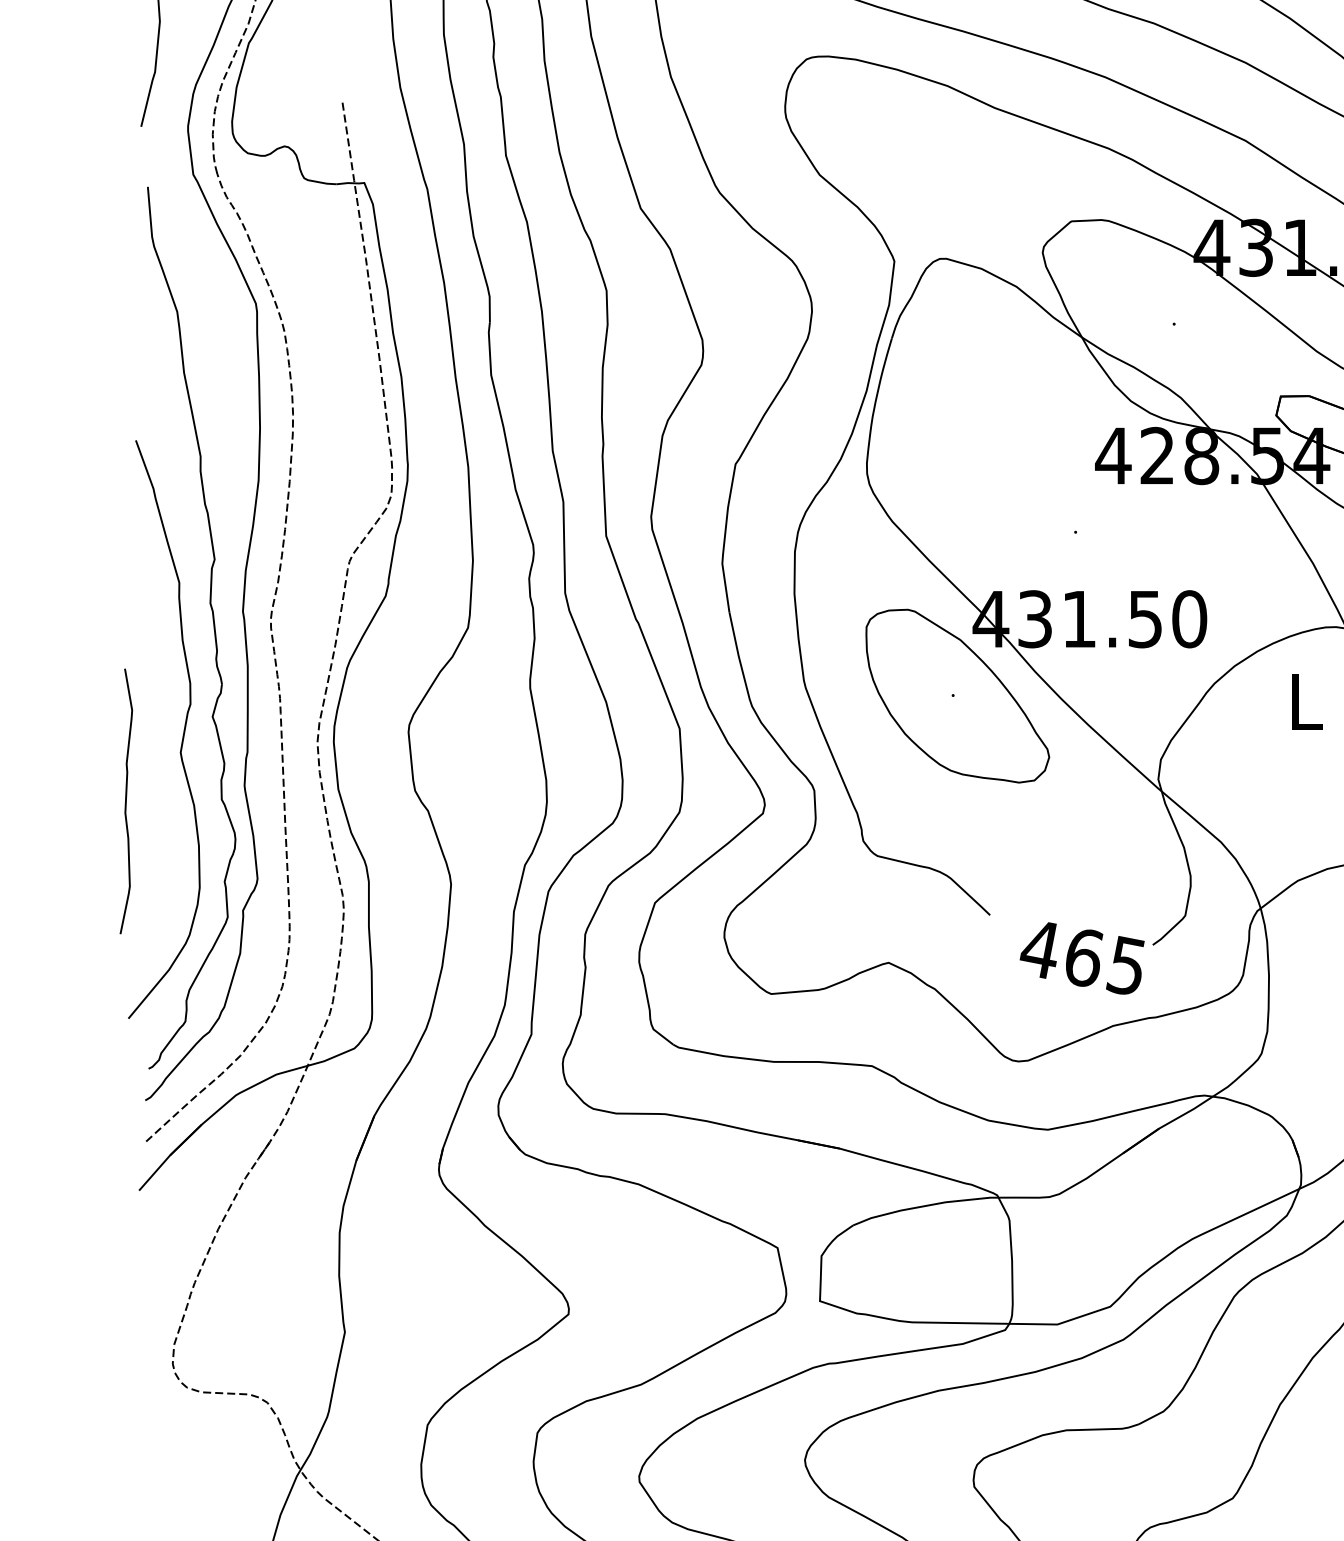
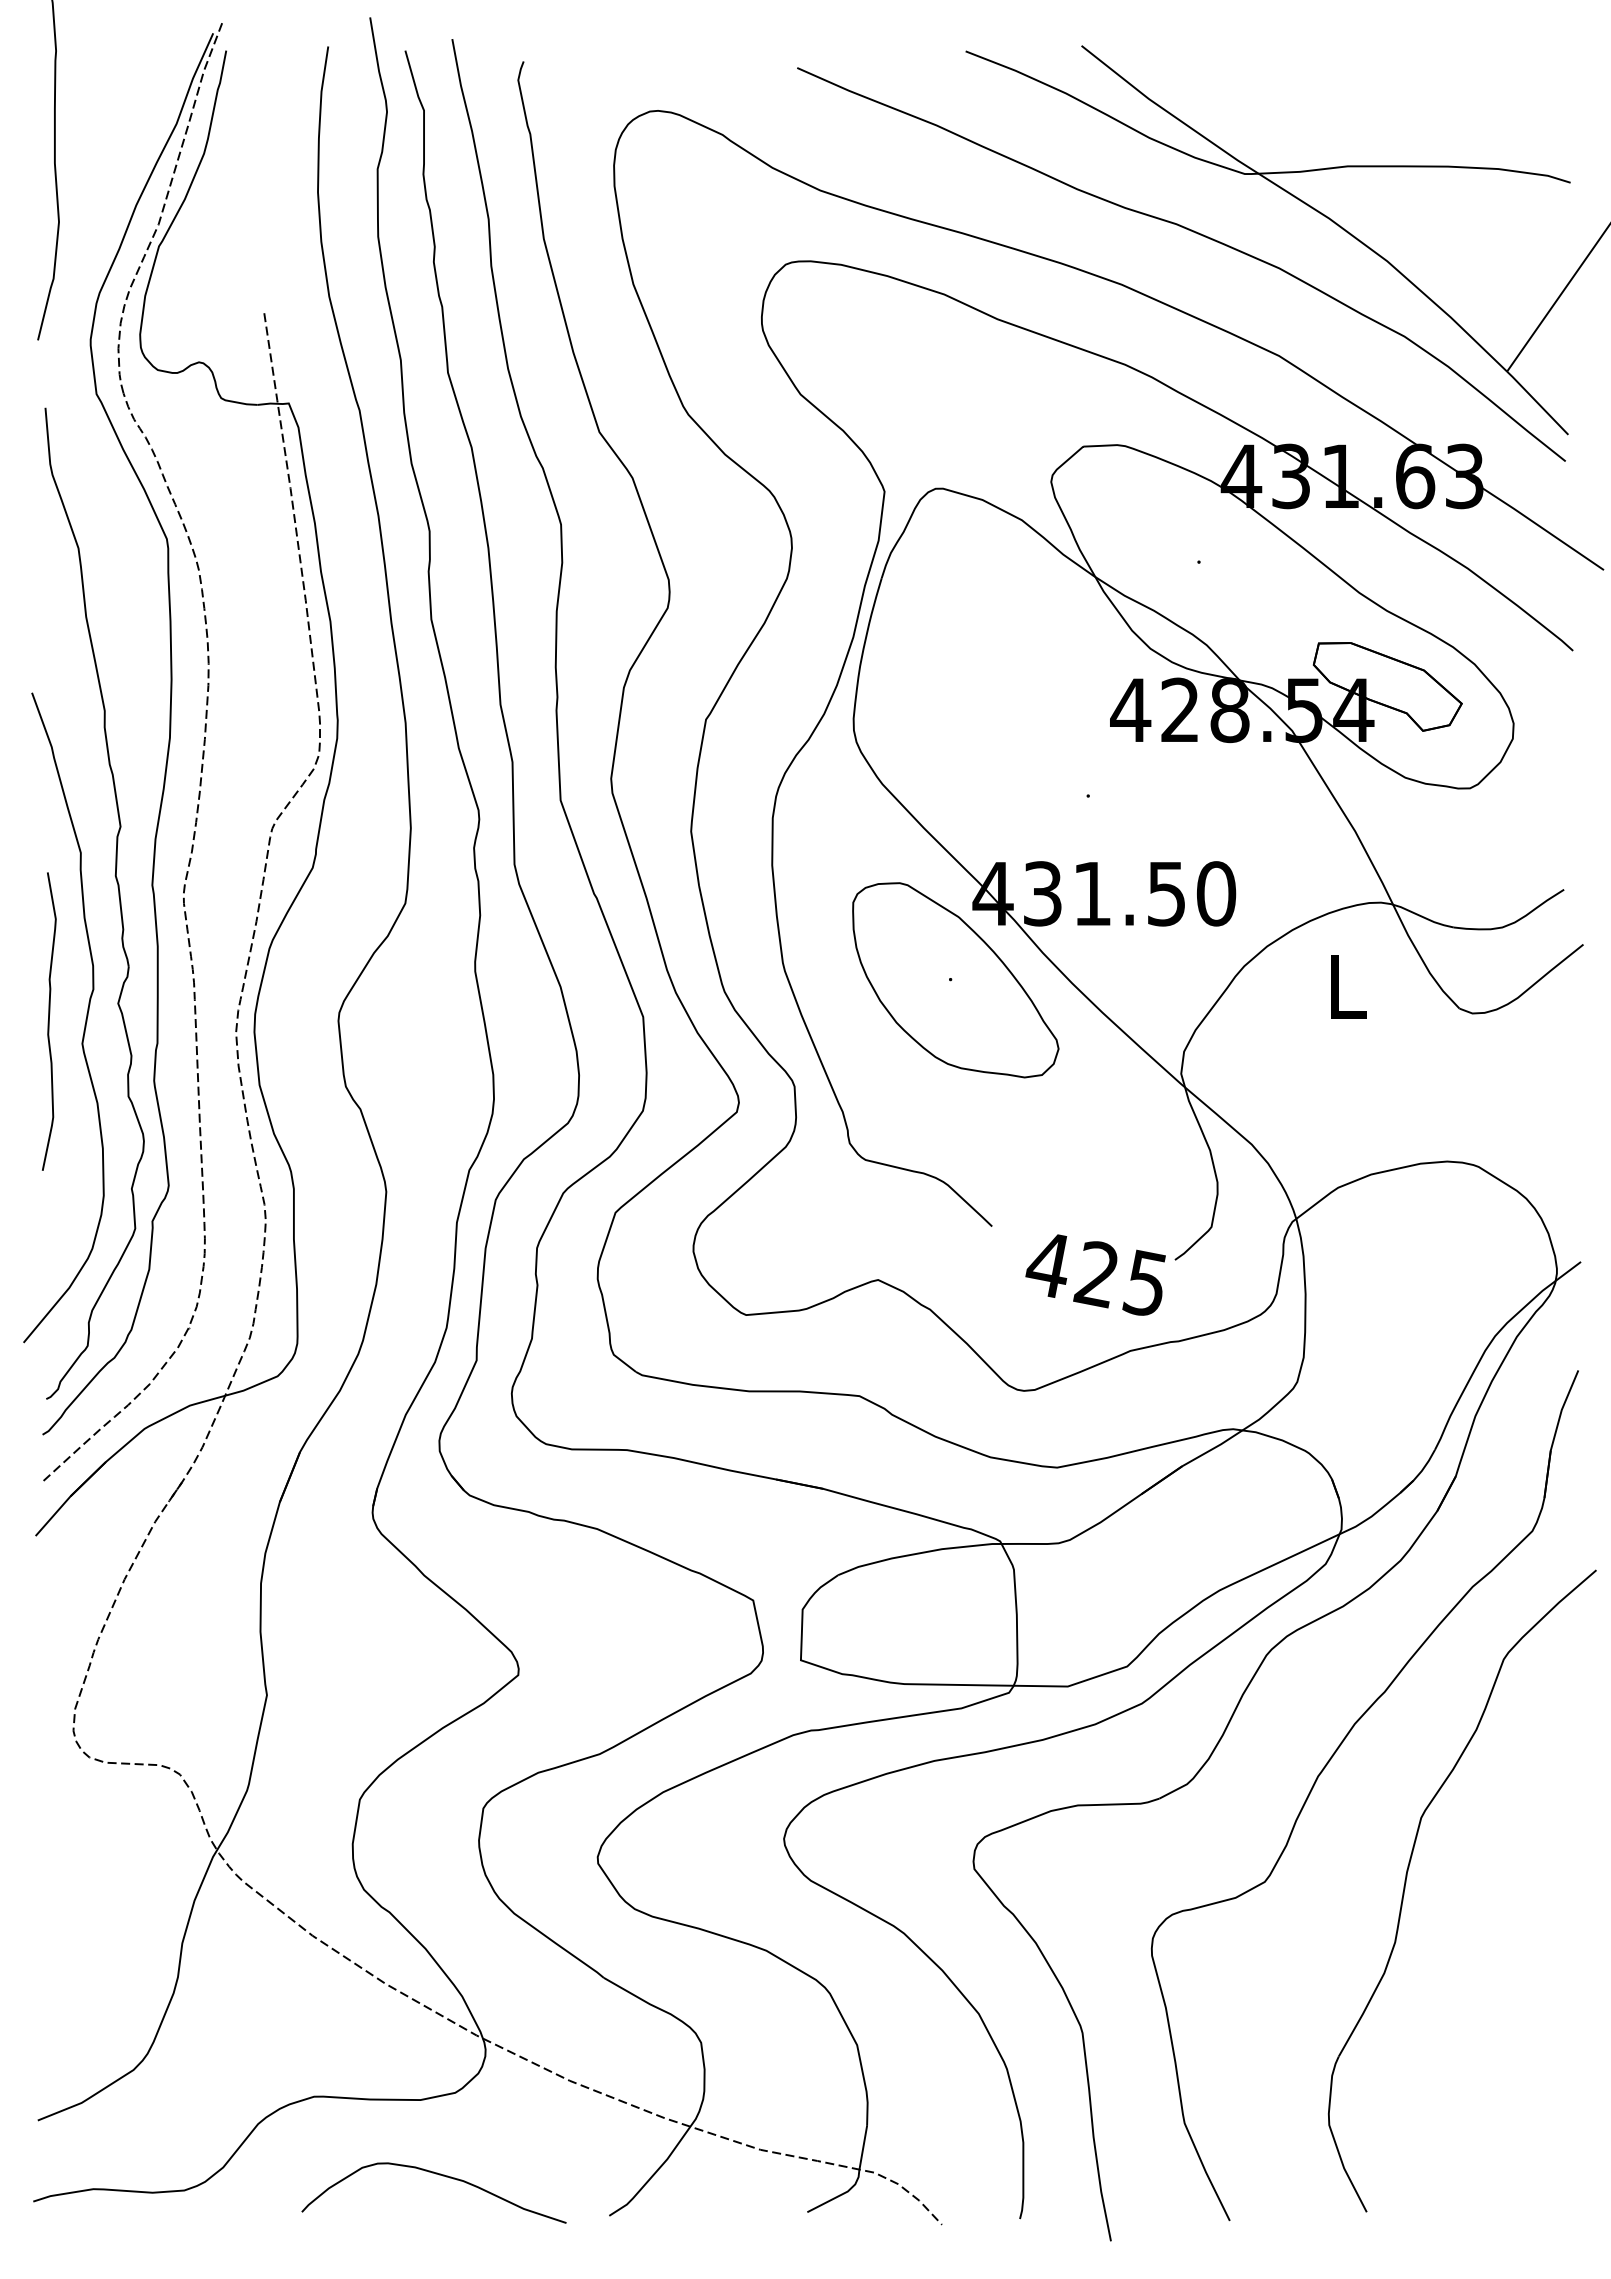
curve: (125, 801) -> (48, 1021), moved
text: (1082, 957) -> (1096, 1274), 465 -> 425

